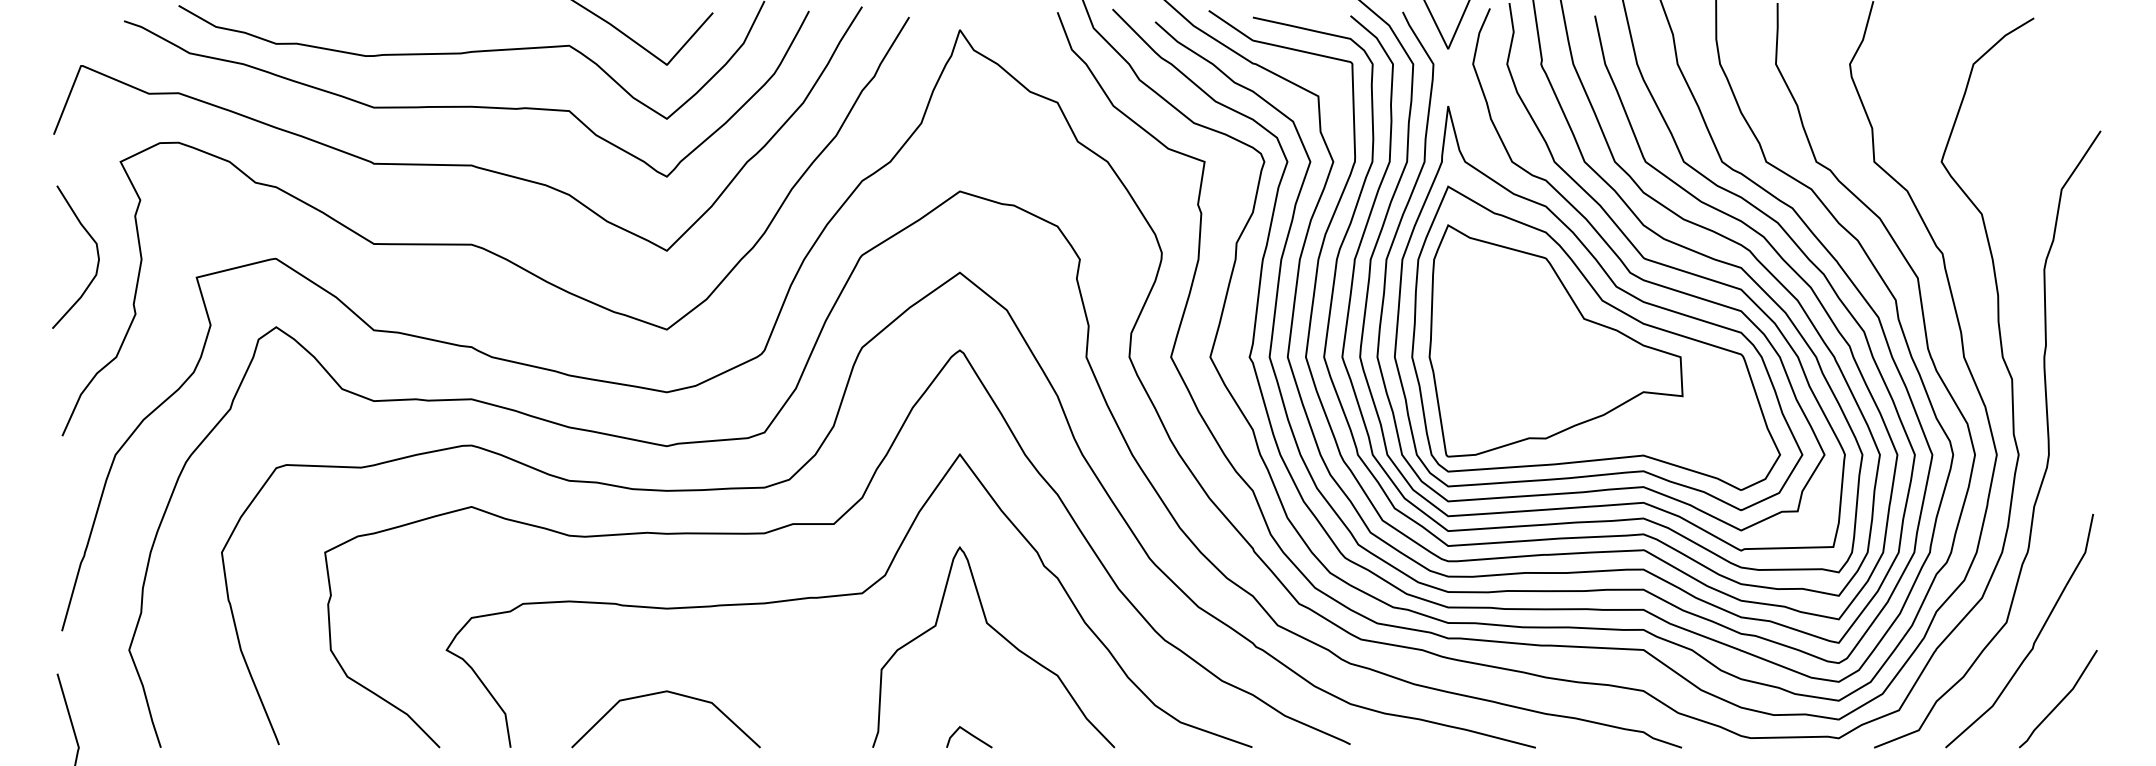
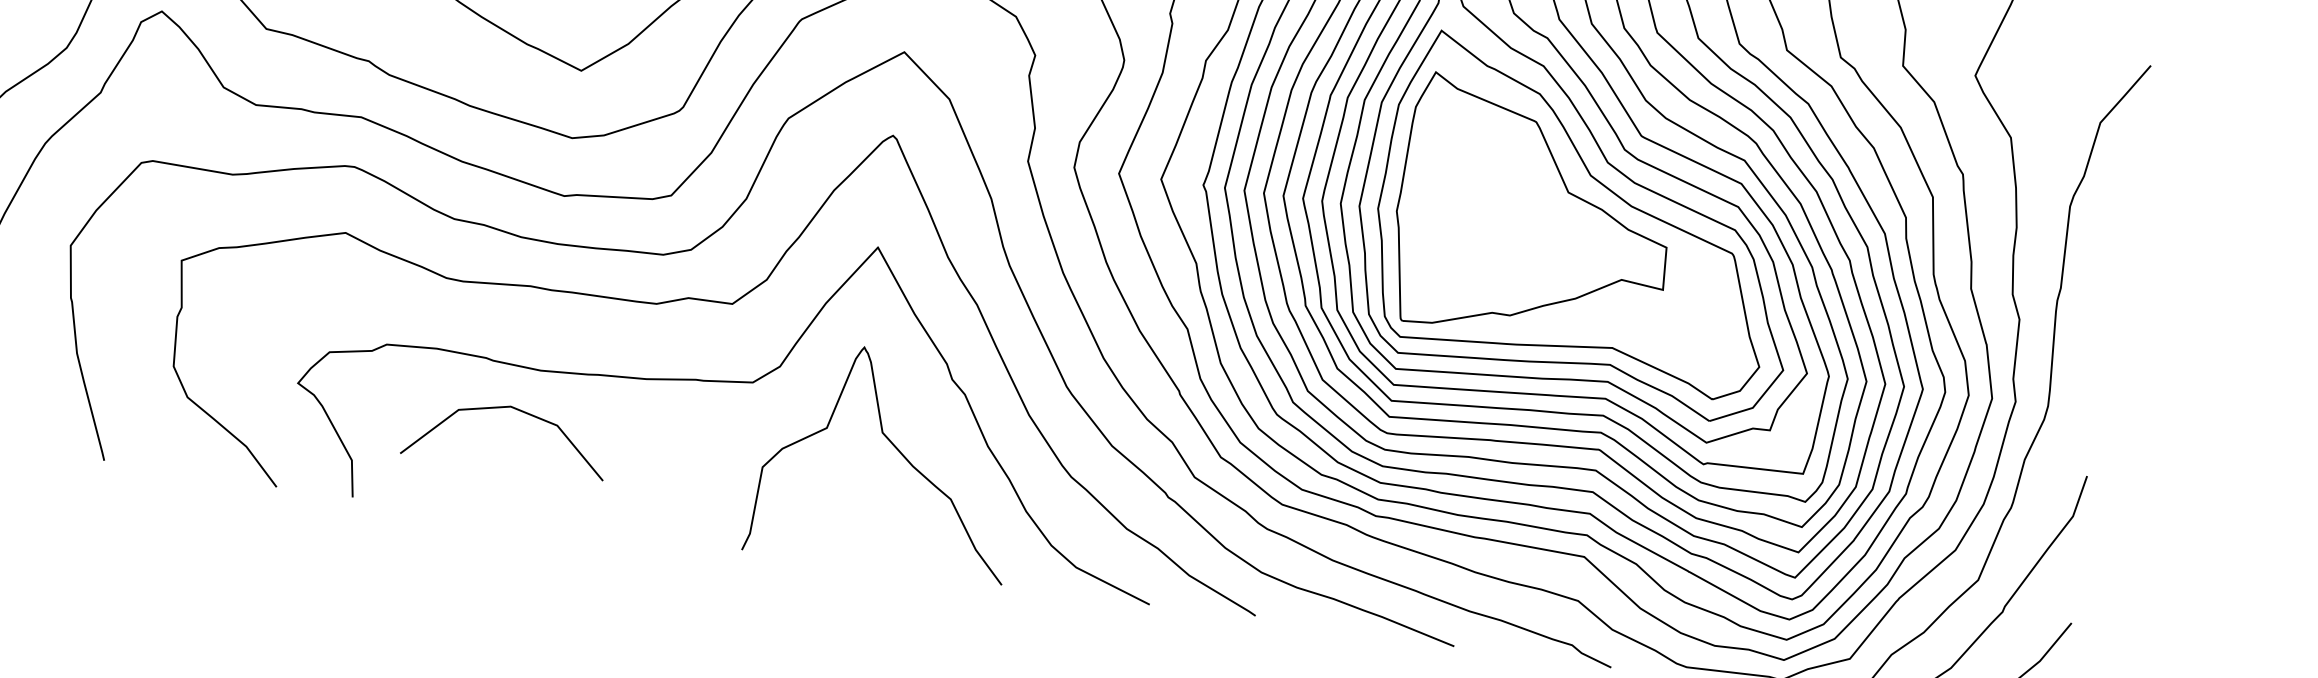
line: (662, 693) -> (505, 408), moved
line: (970, 735) -> (848, 551), removed

